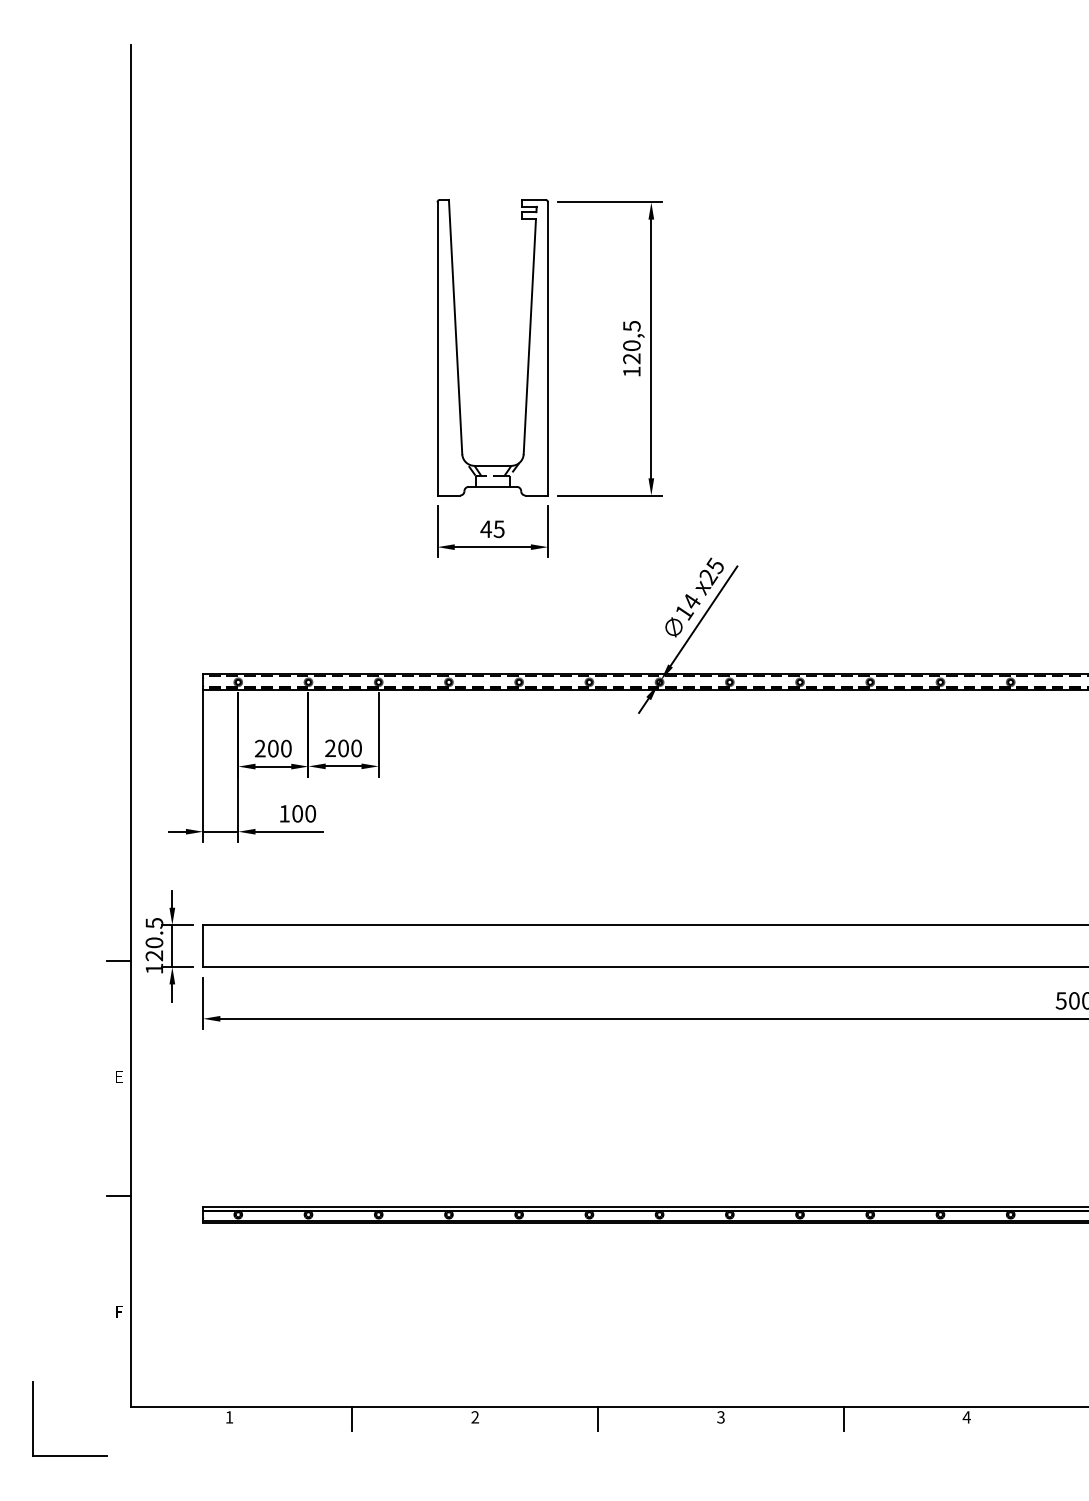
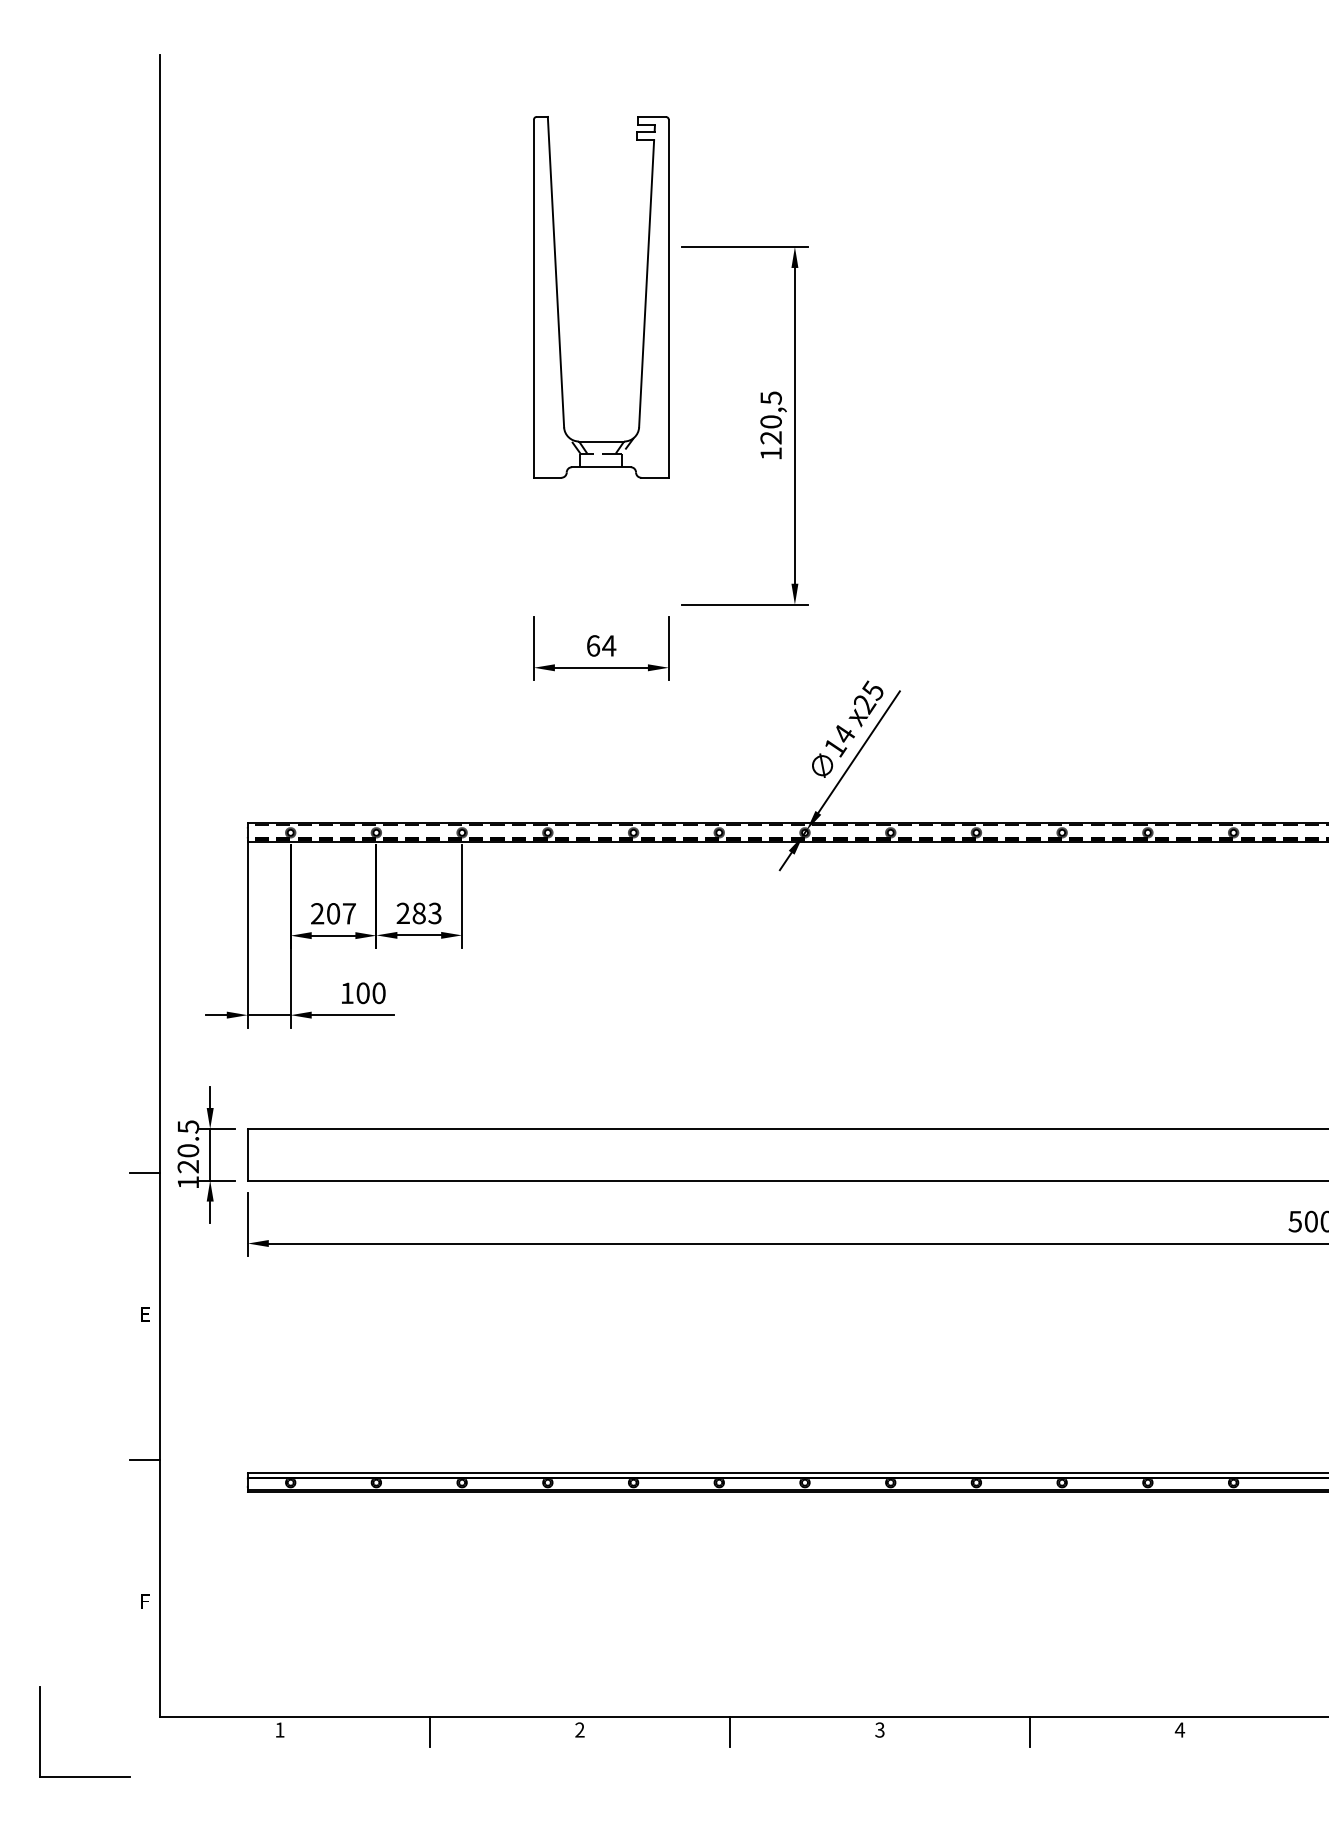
part: (457, 347) -> (558, 297), moved
text: (492, 528) -> (601, 645), 45 -> 64
text: (286, 748) -> (349, 913), 200 -> 207
text: (349, 748) -> (426, 913), 200 -> 283

